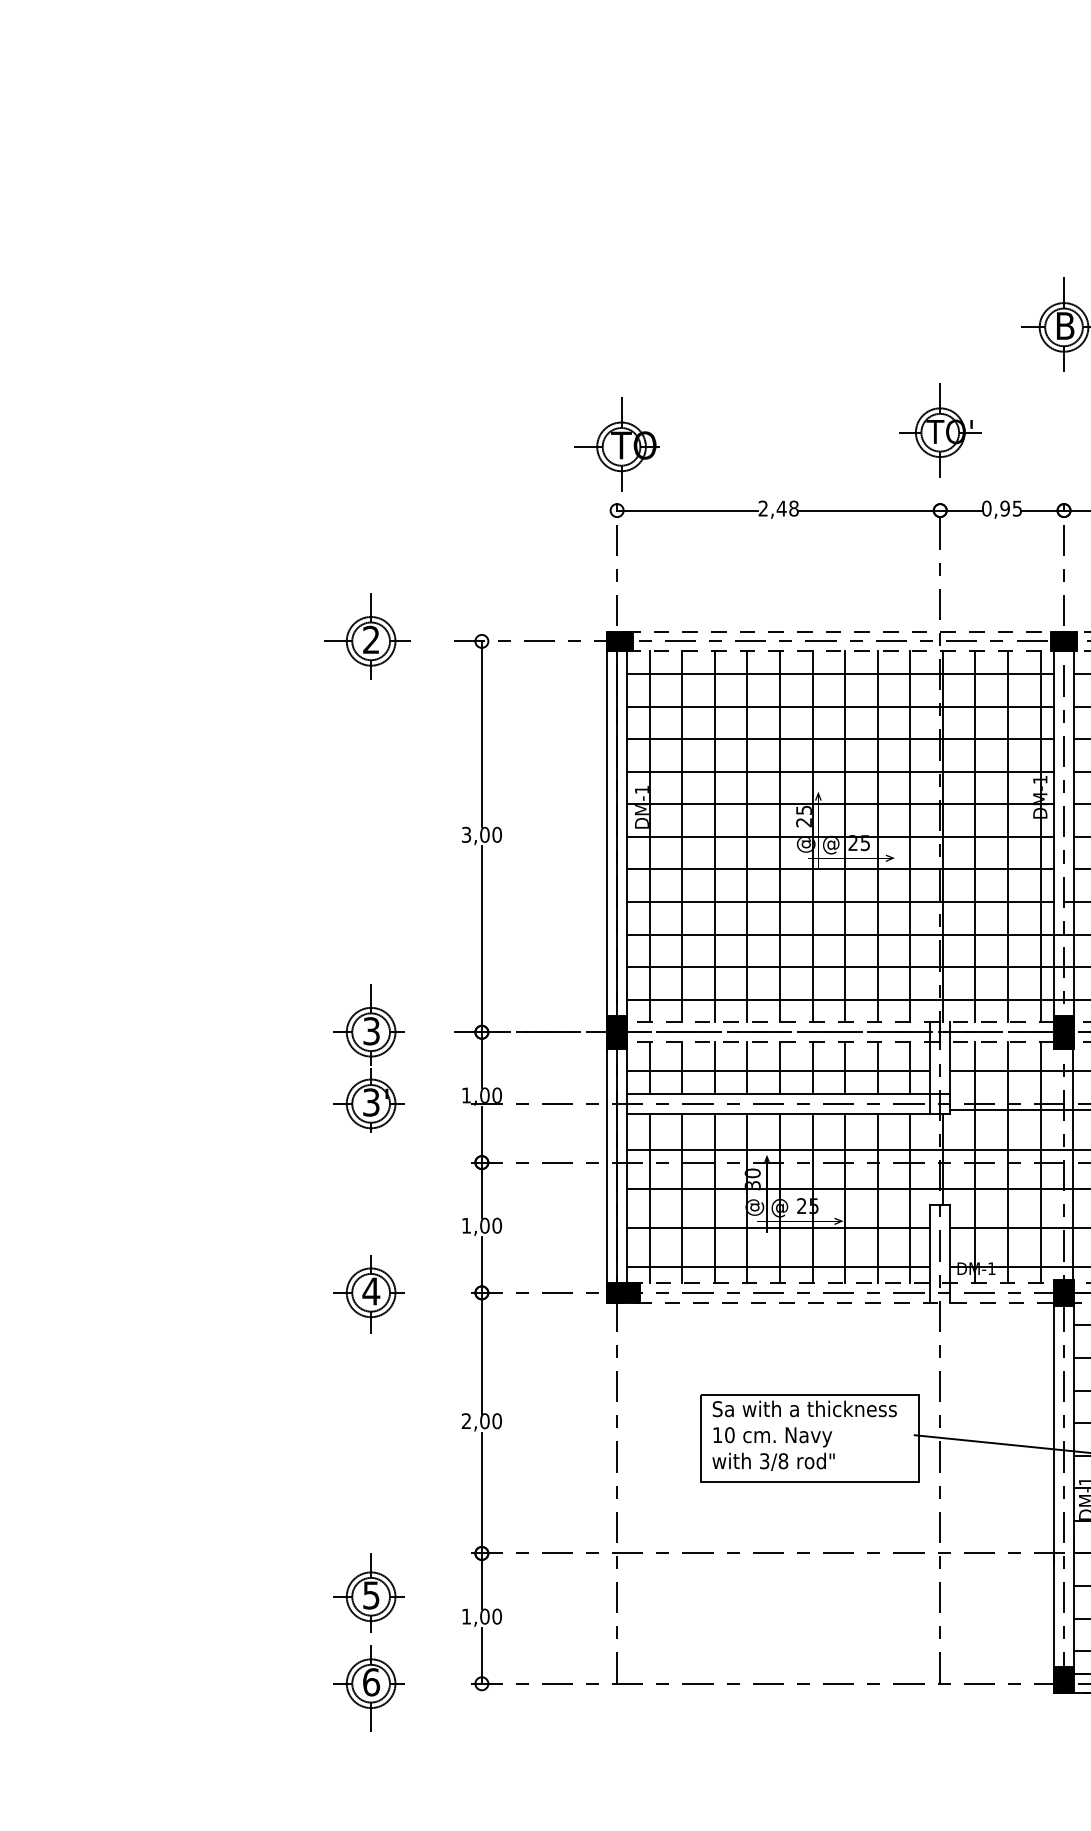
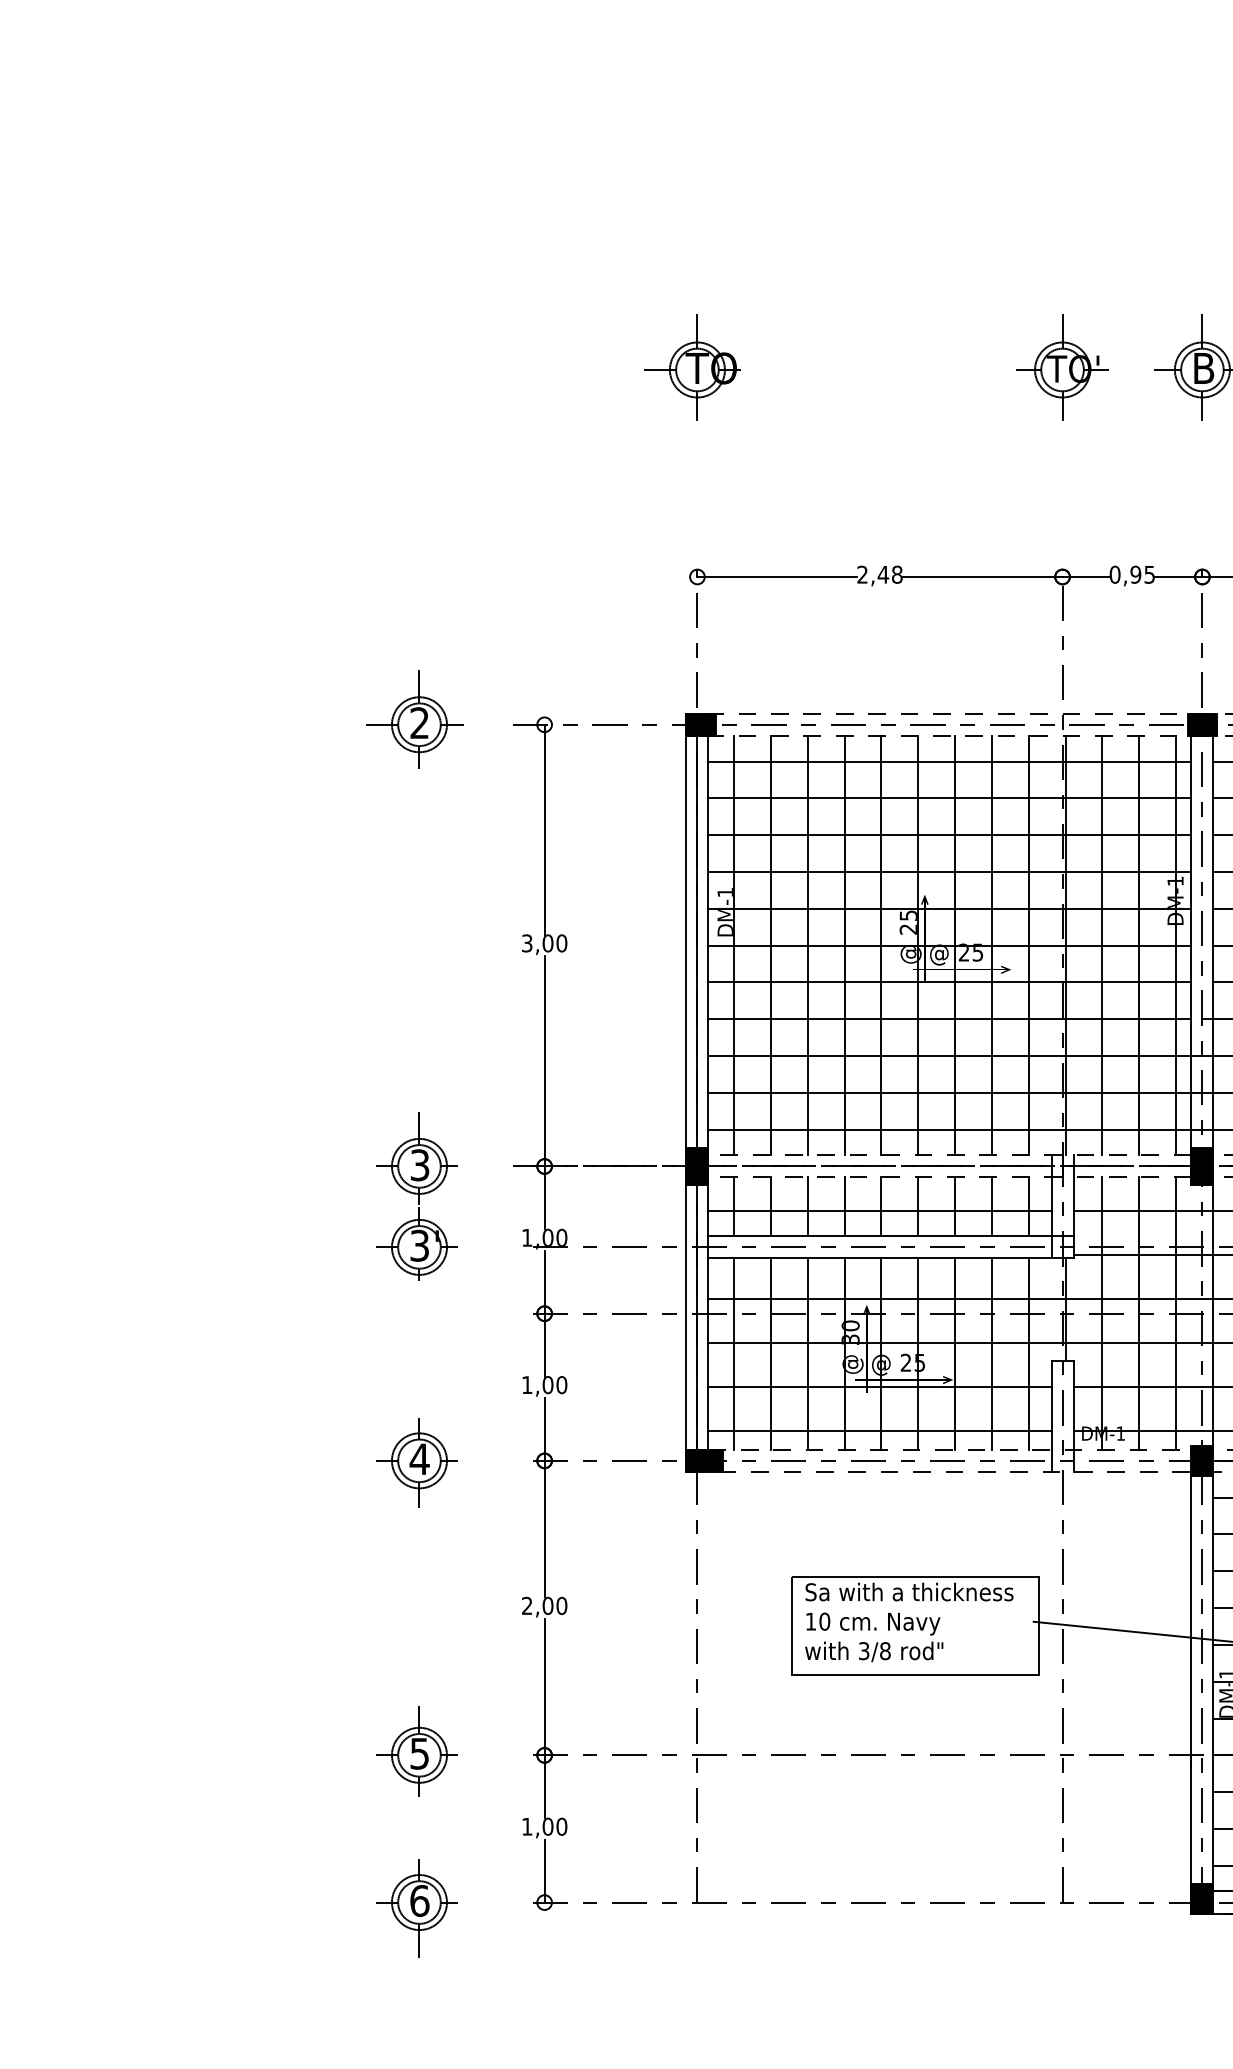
part: (940, 430) -> (1062, 367), moved
part: (617, 444) -> (692, 367), moved
part: (368, 1593) -> (416, 1751), moved

